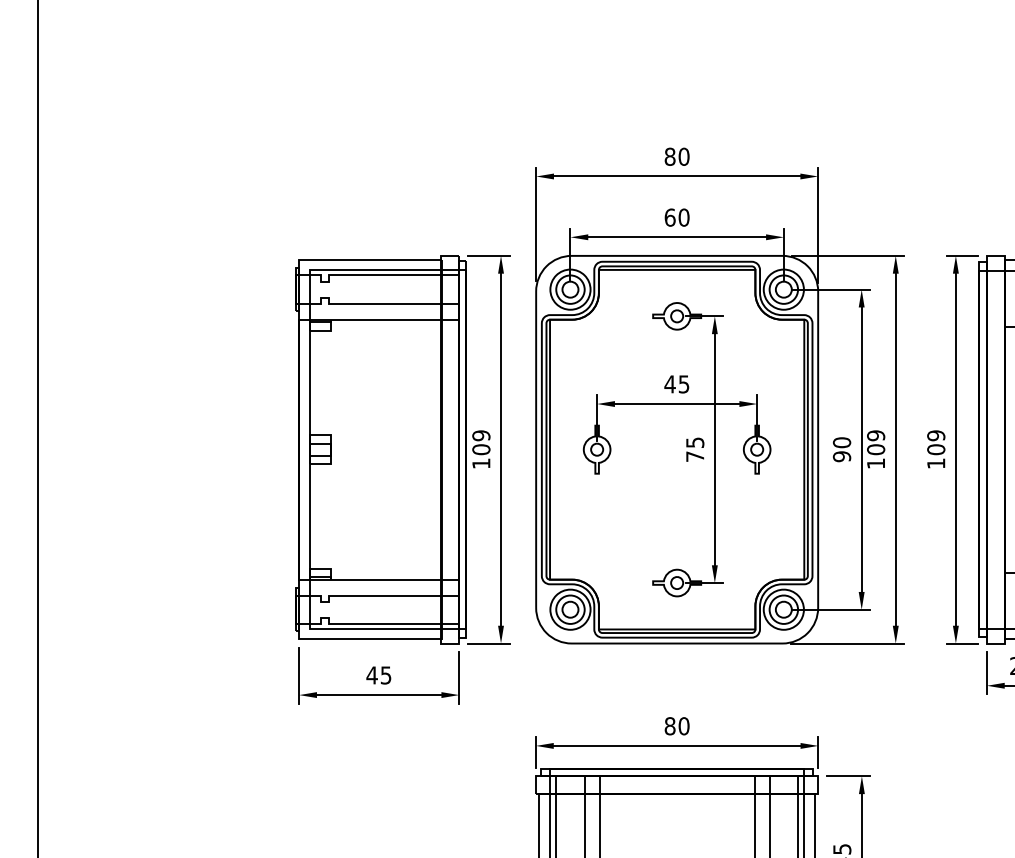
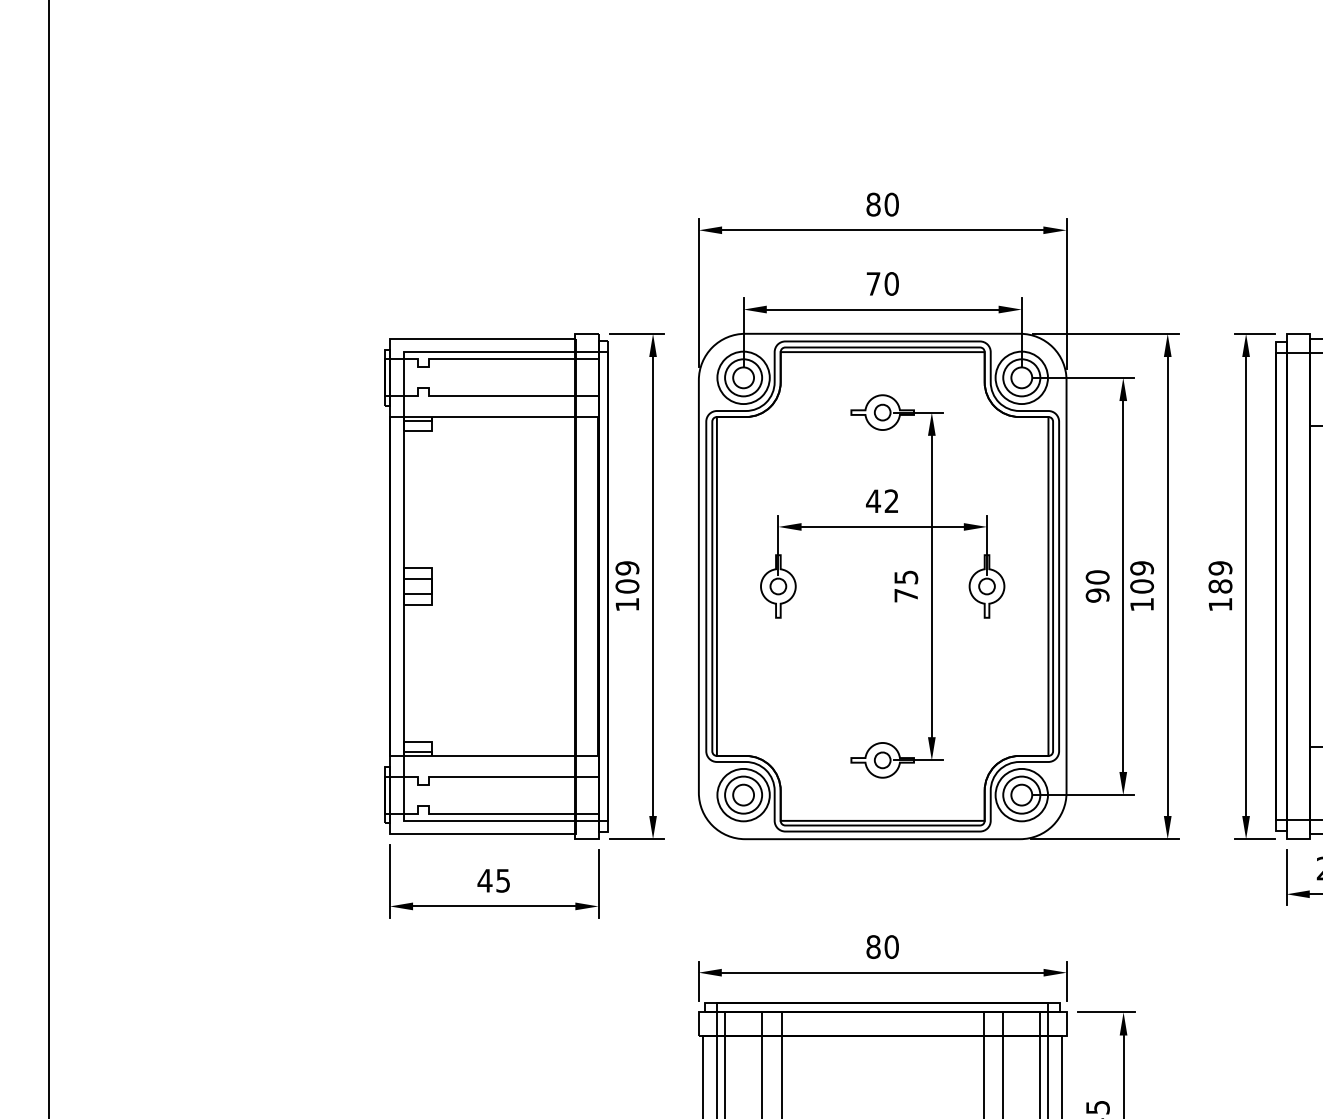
text: (670, 217) -> (873, 283), 60 -> 70
text: (683, 384) -> (891, 501), 45 -> 42
text: (936, 449) -> (1220, 586), 109 -> 189

